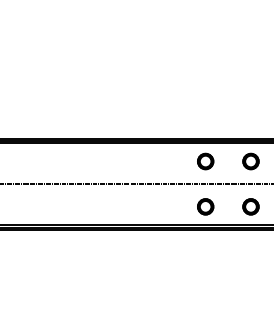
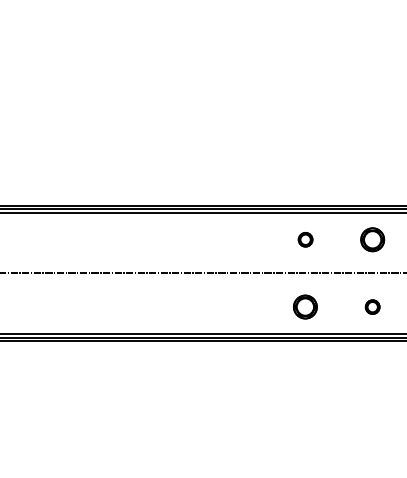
part: (205, 161) -> (305, 239), size x0.6
circle: (250, 206) -> (371, 306), size x0.6

